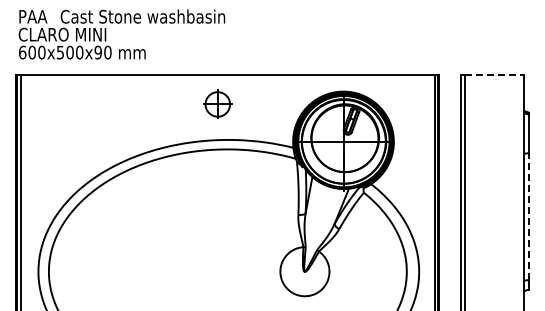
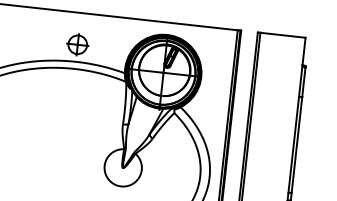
line: (494, 75) -> (282, 35), dashed -> solid
part: (217, 103) -> (77, 44), moved
line: (528, 216) -> (296, 144), dashed -> solid

